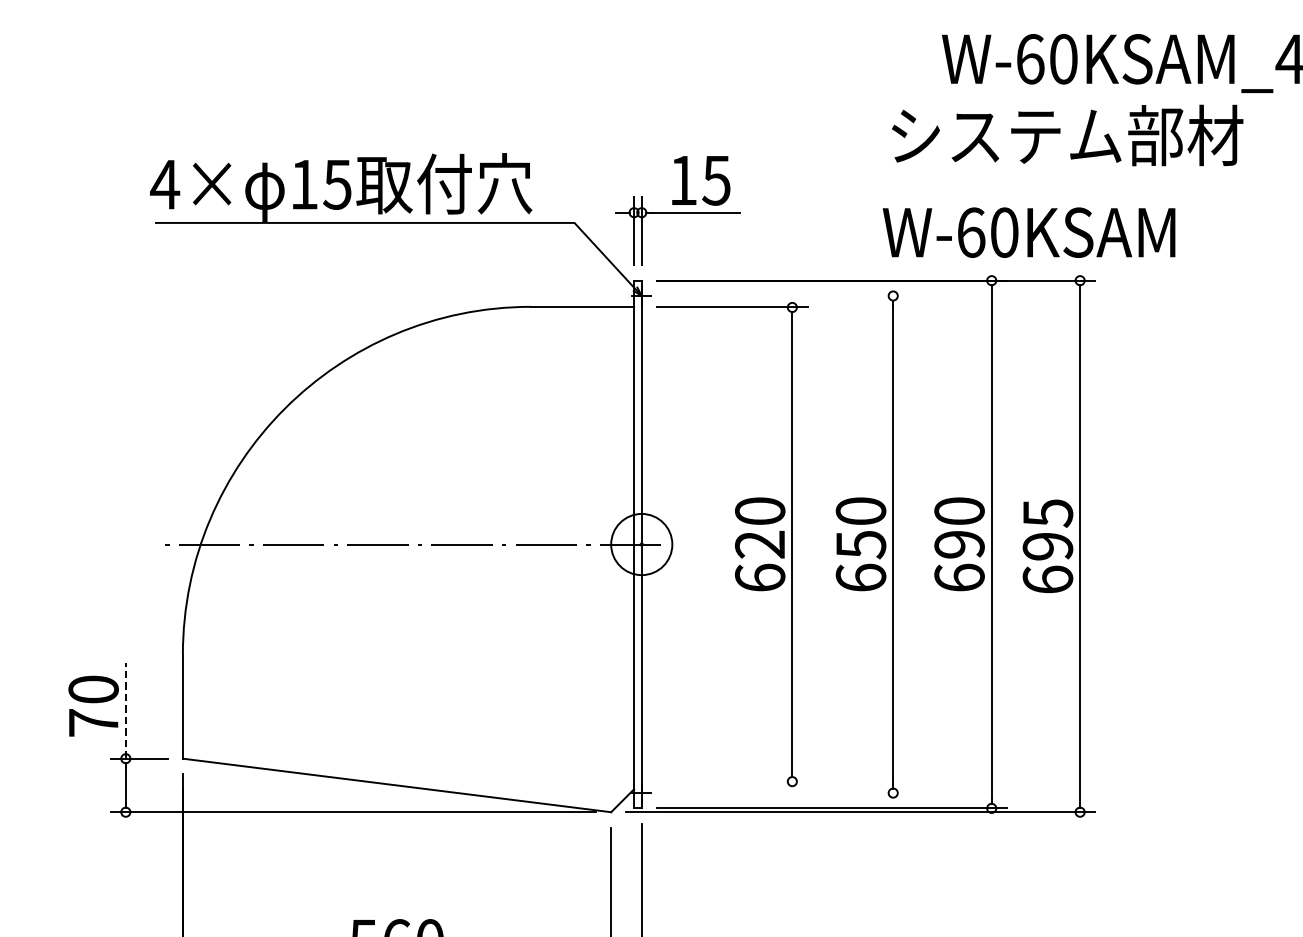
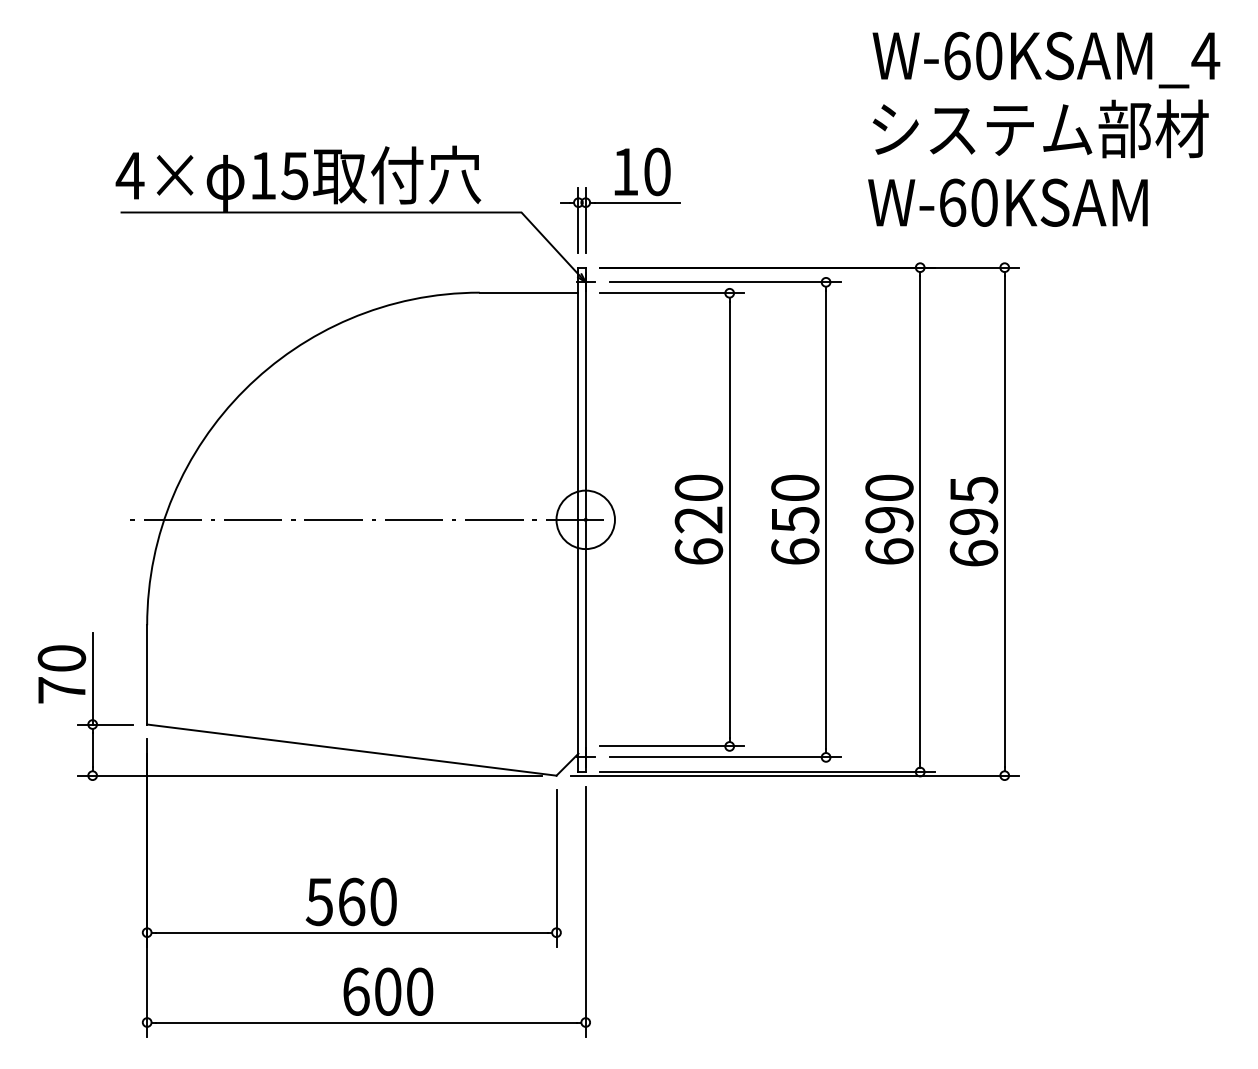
text: (1067, 135) -> (1040, 128), moved
text: (715, 180) -> (656, 171), 15 -> 10
text: (1028, 232) -> (1007, 202), moved
line: (786, 296) -> (724, 282), added
line: (125, 710) -> (92, 678), dashed -> solid
line: (732, 781) -> (672, 746), added
line: (786, 793) -> (724, 757), added

